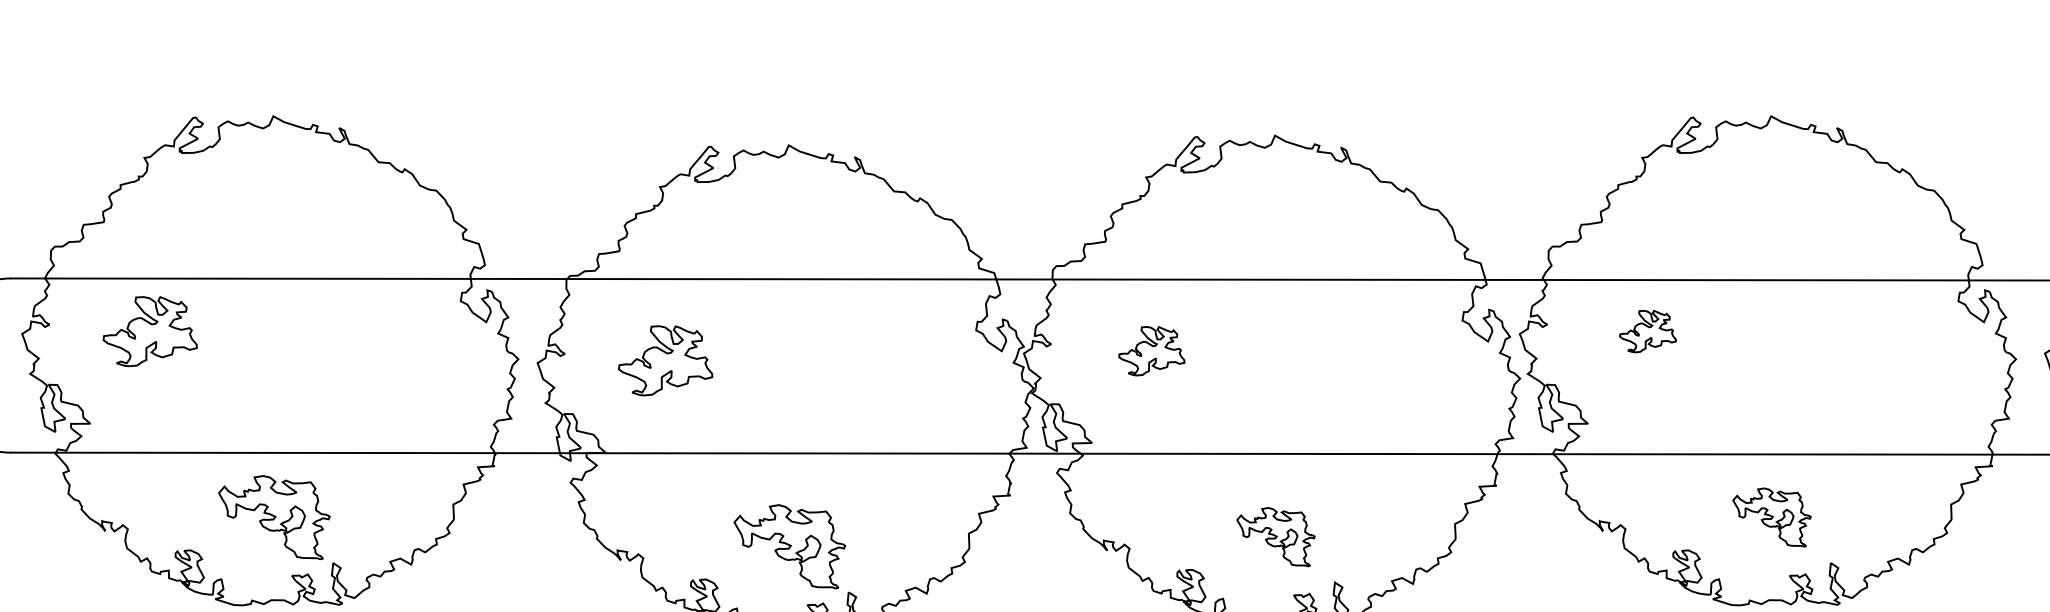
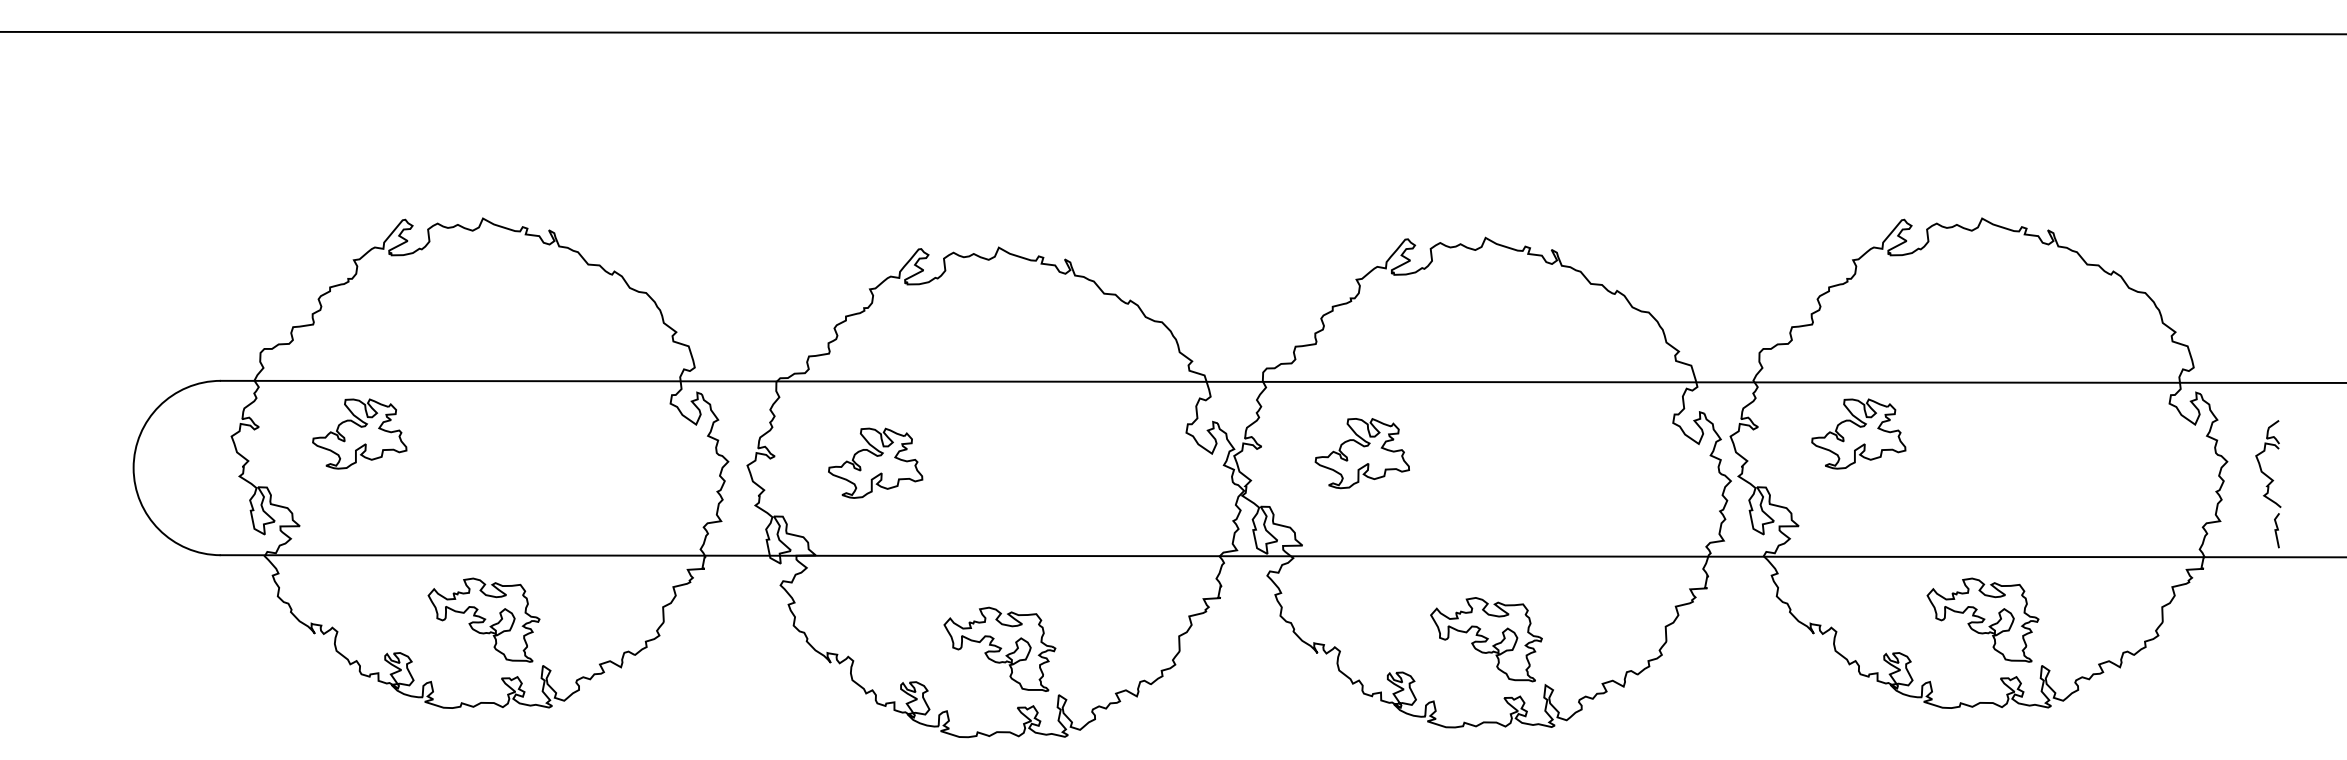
part: (1647, 331) -> (1858, 433), size x1.67
part: (1151, 351) -> (1361, 453), size x1.43
part: (1771, 516) -> (1982, 619), size x1.43
part: (1275, 536) -> (1486, 639), size x1.43

